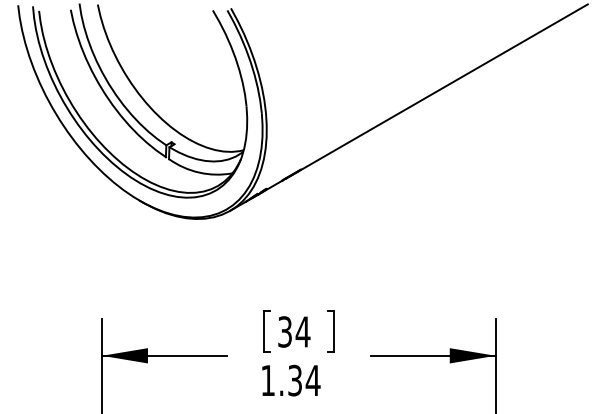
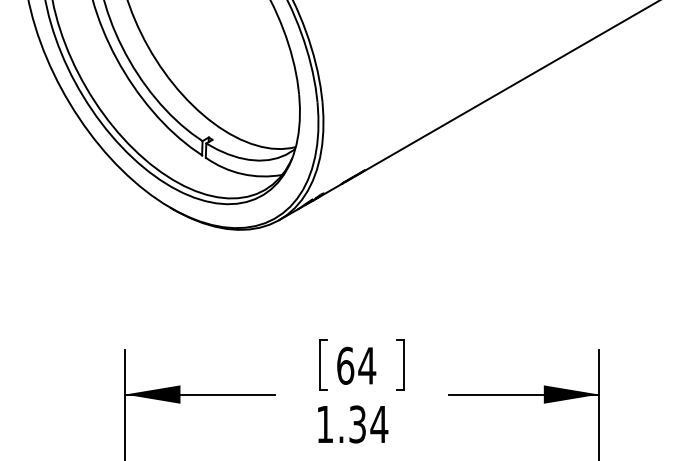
text: (285, 331) -> (346, 365), 34 -> 64

